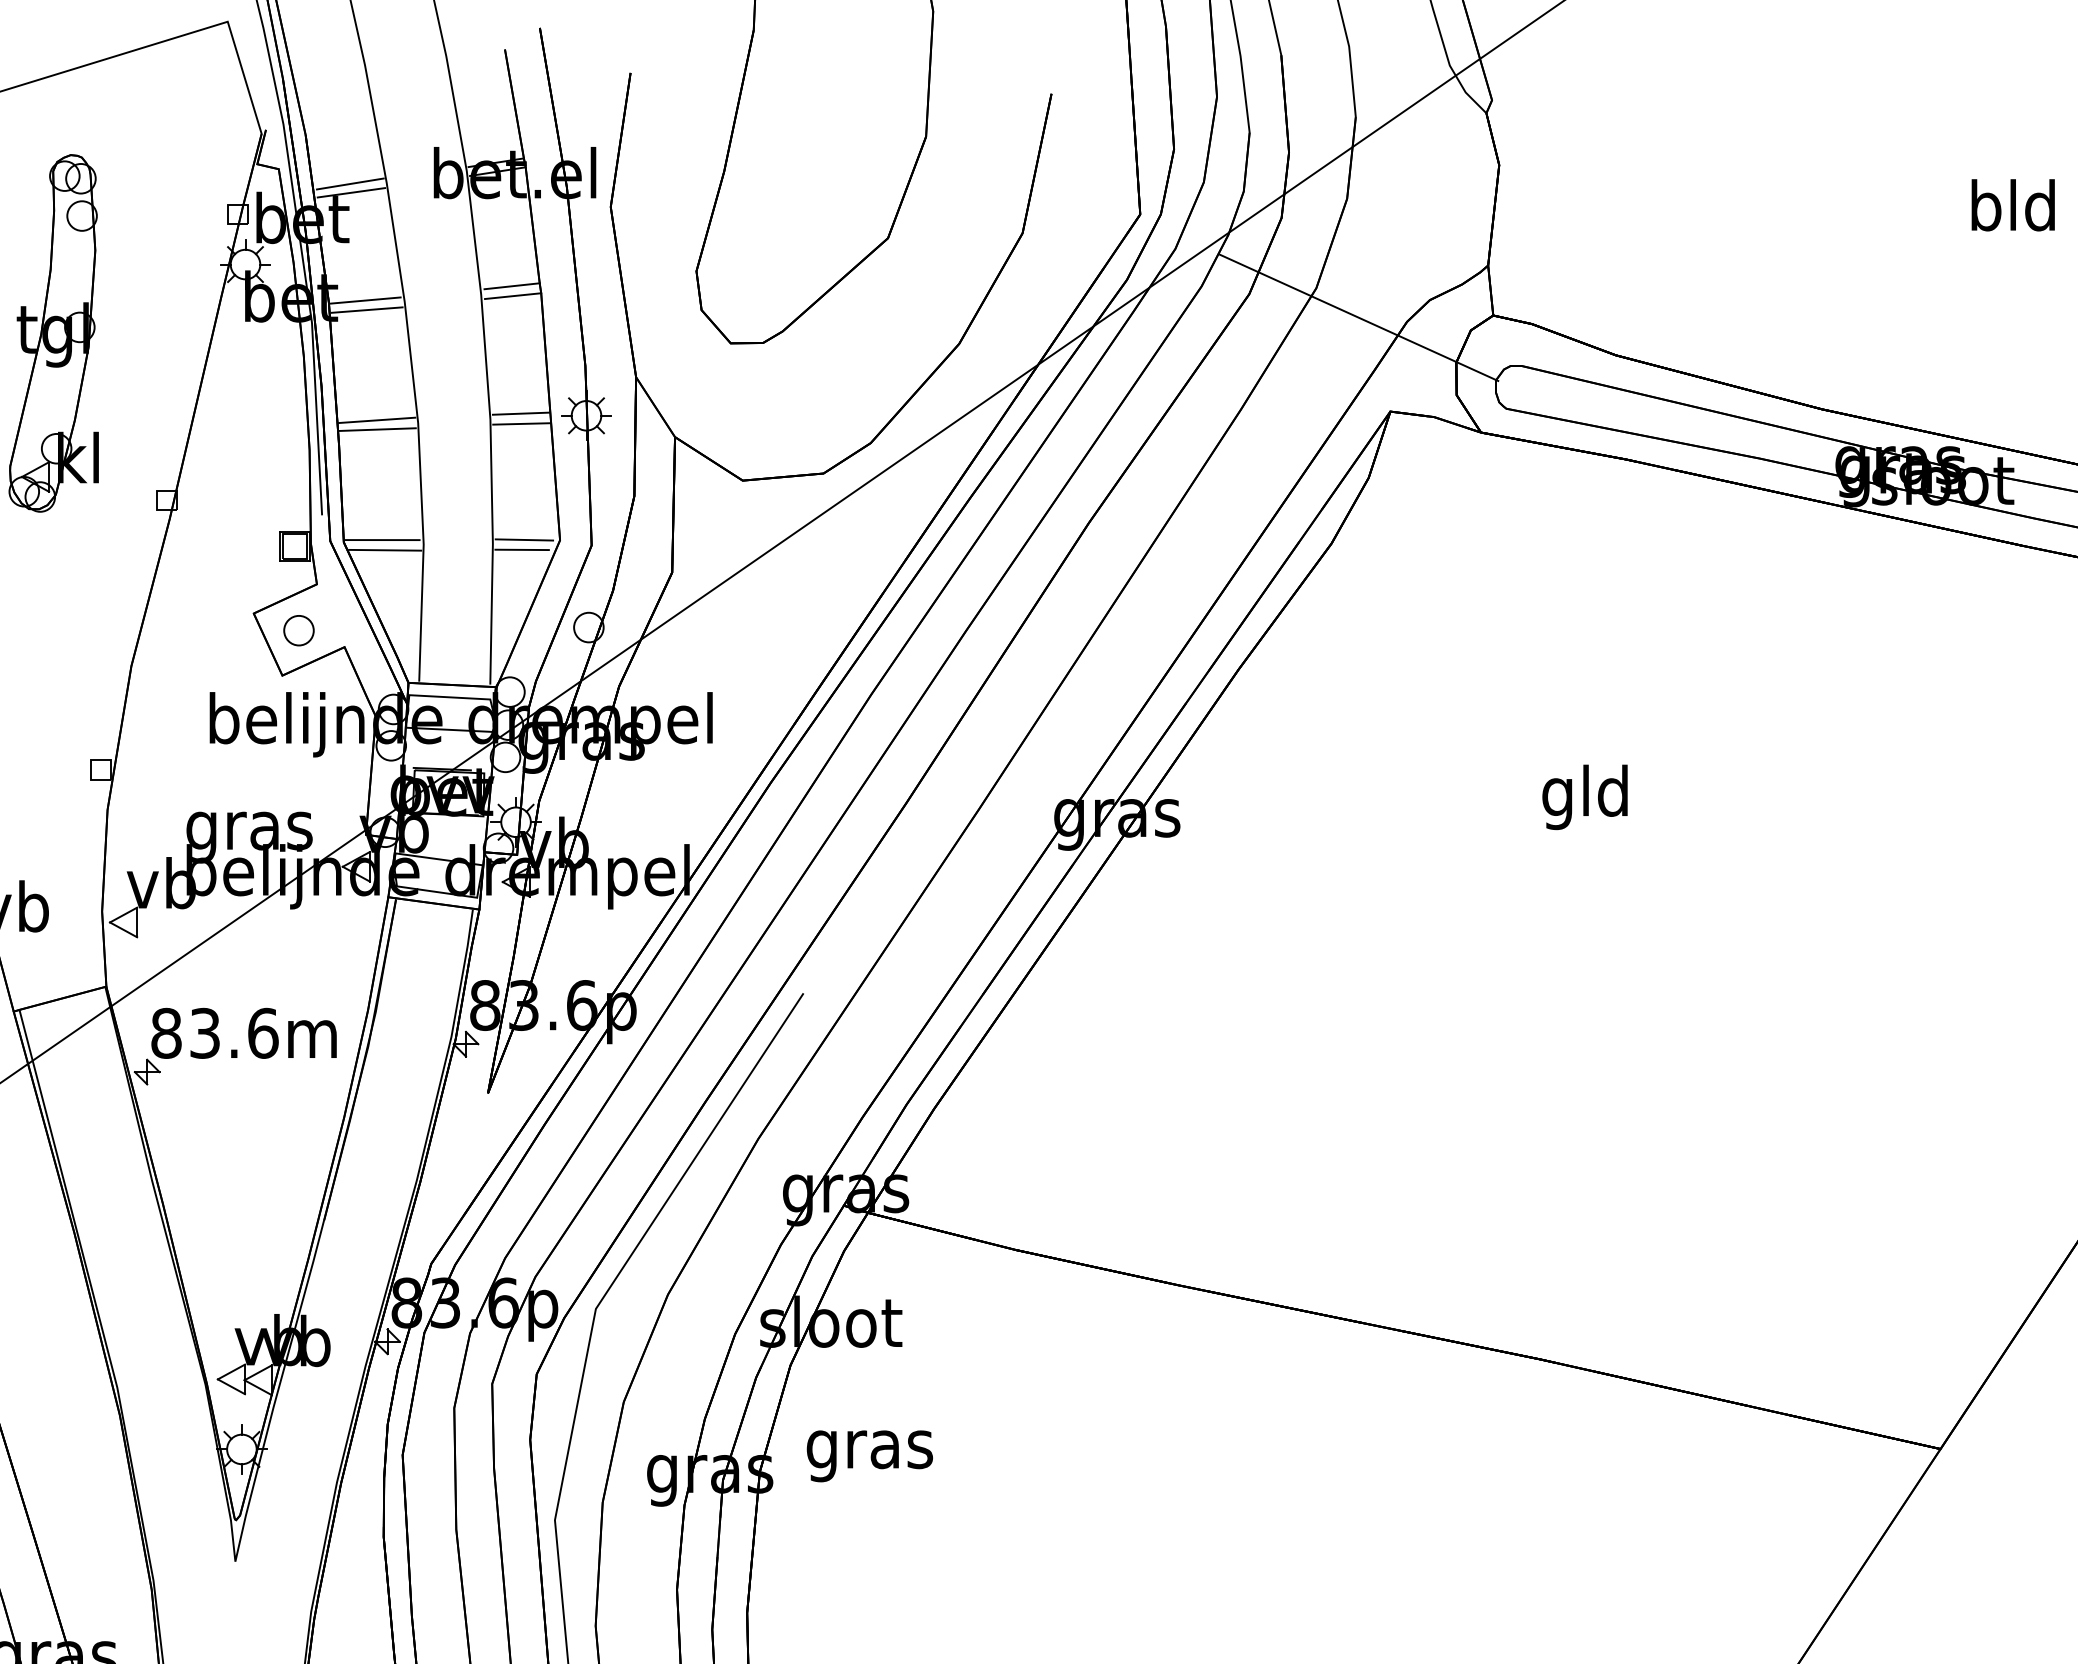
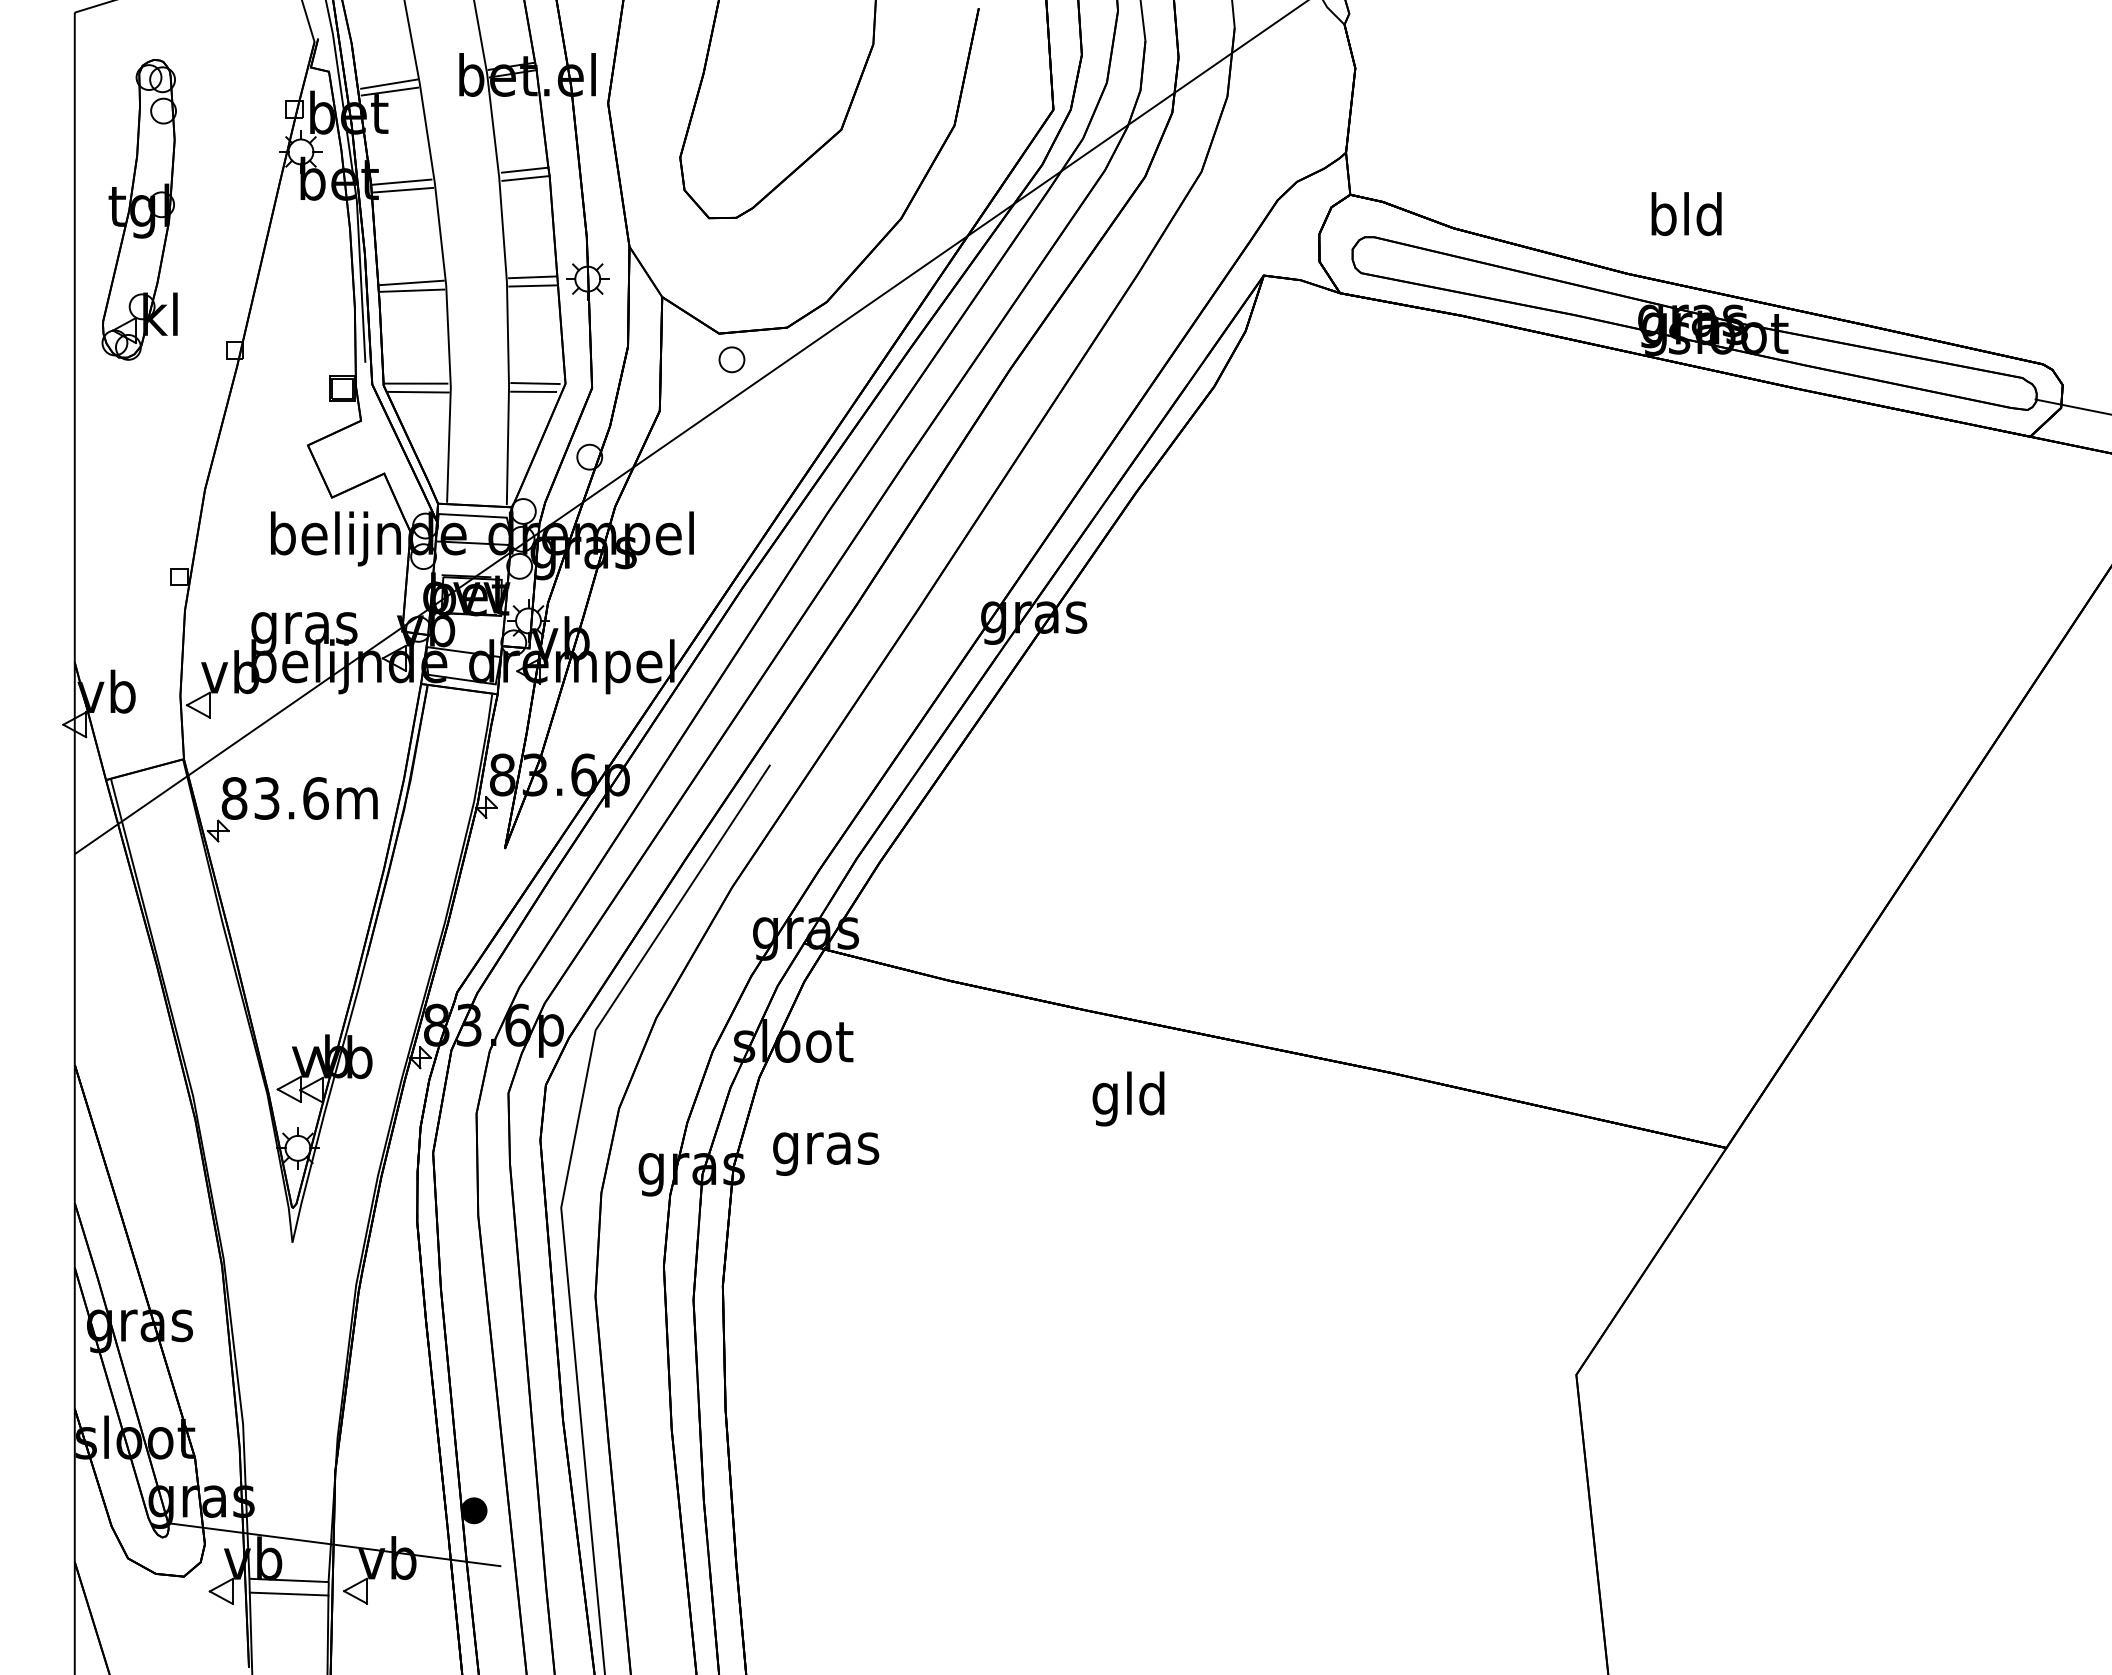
text: (2013, 205) -> (1686, 214), moved
line: (1359, 317) -> (1237, 196), removed
part: (298, 630) -> (731, 359), moved
text: (1585, 796) -> (1128, 1098), moved

